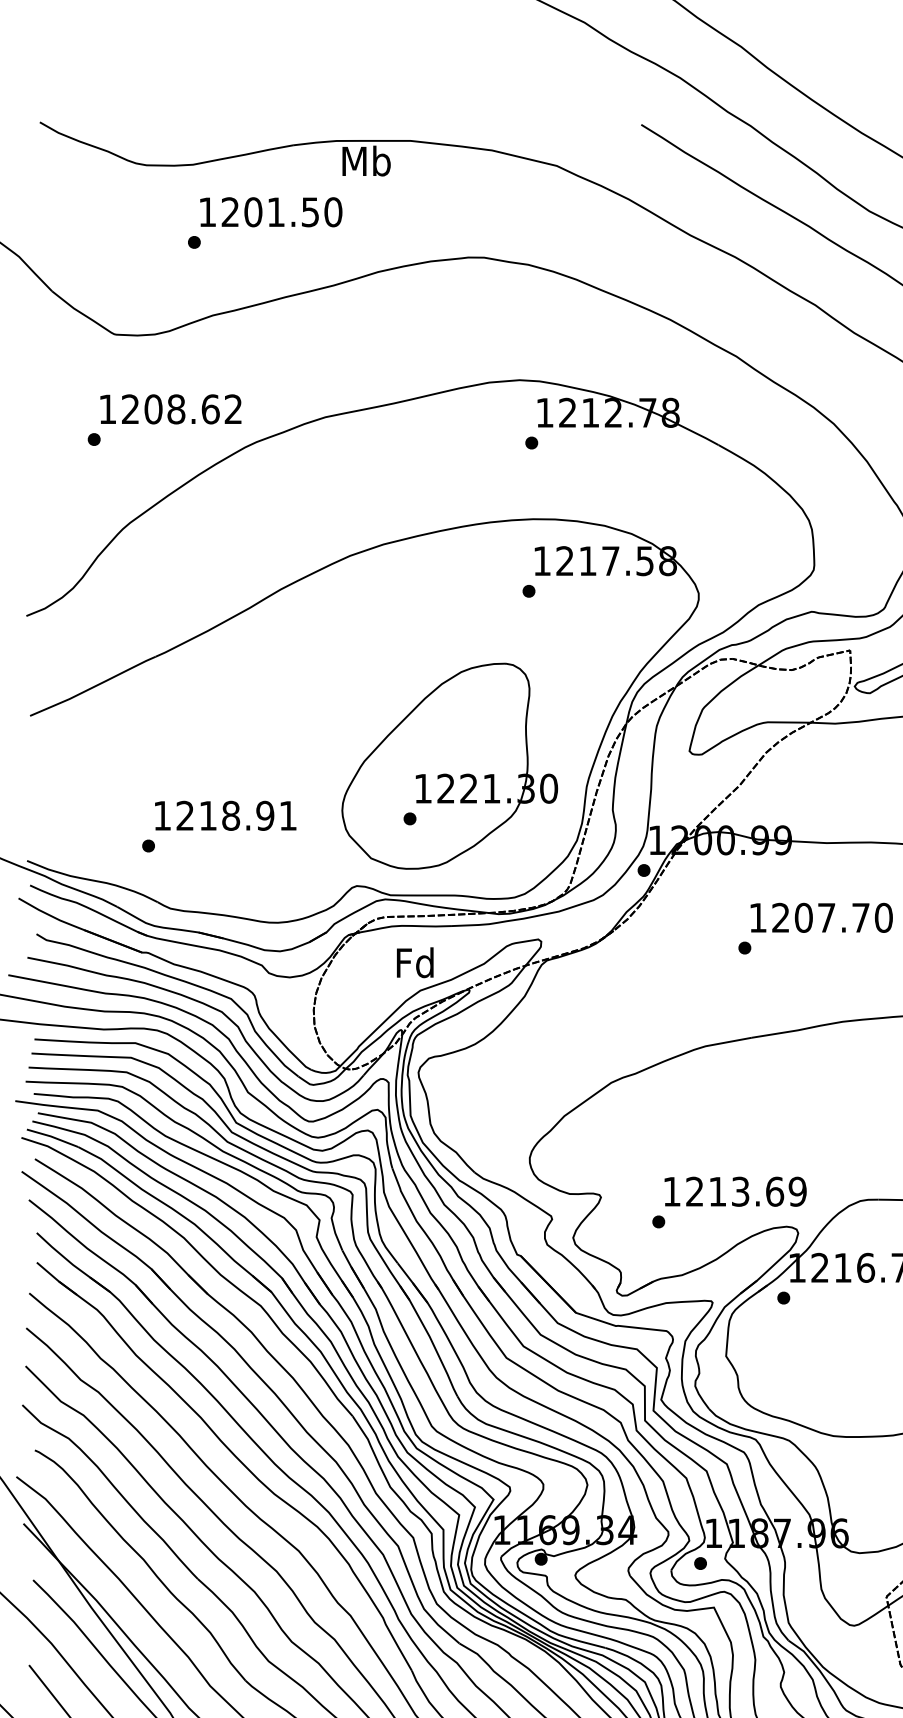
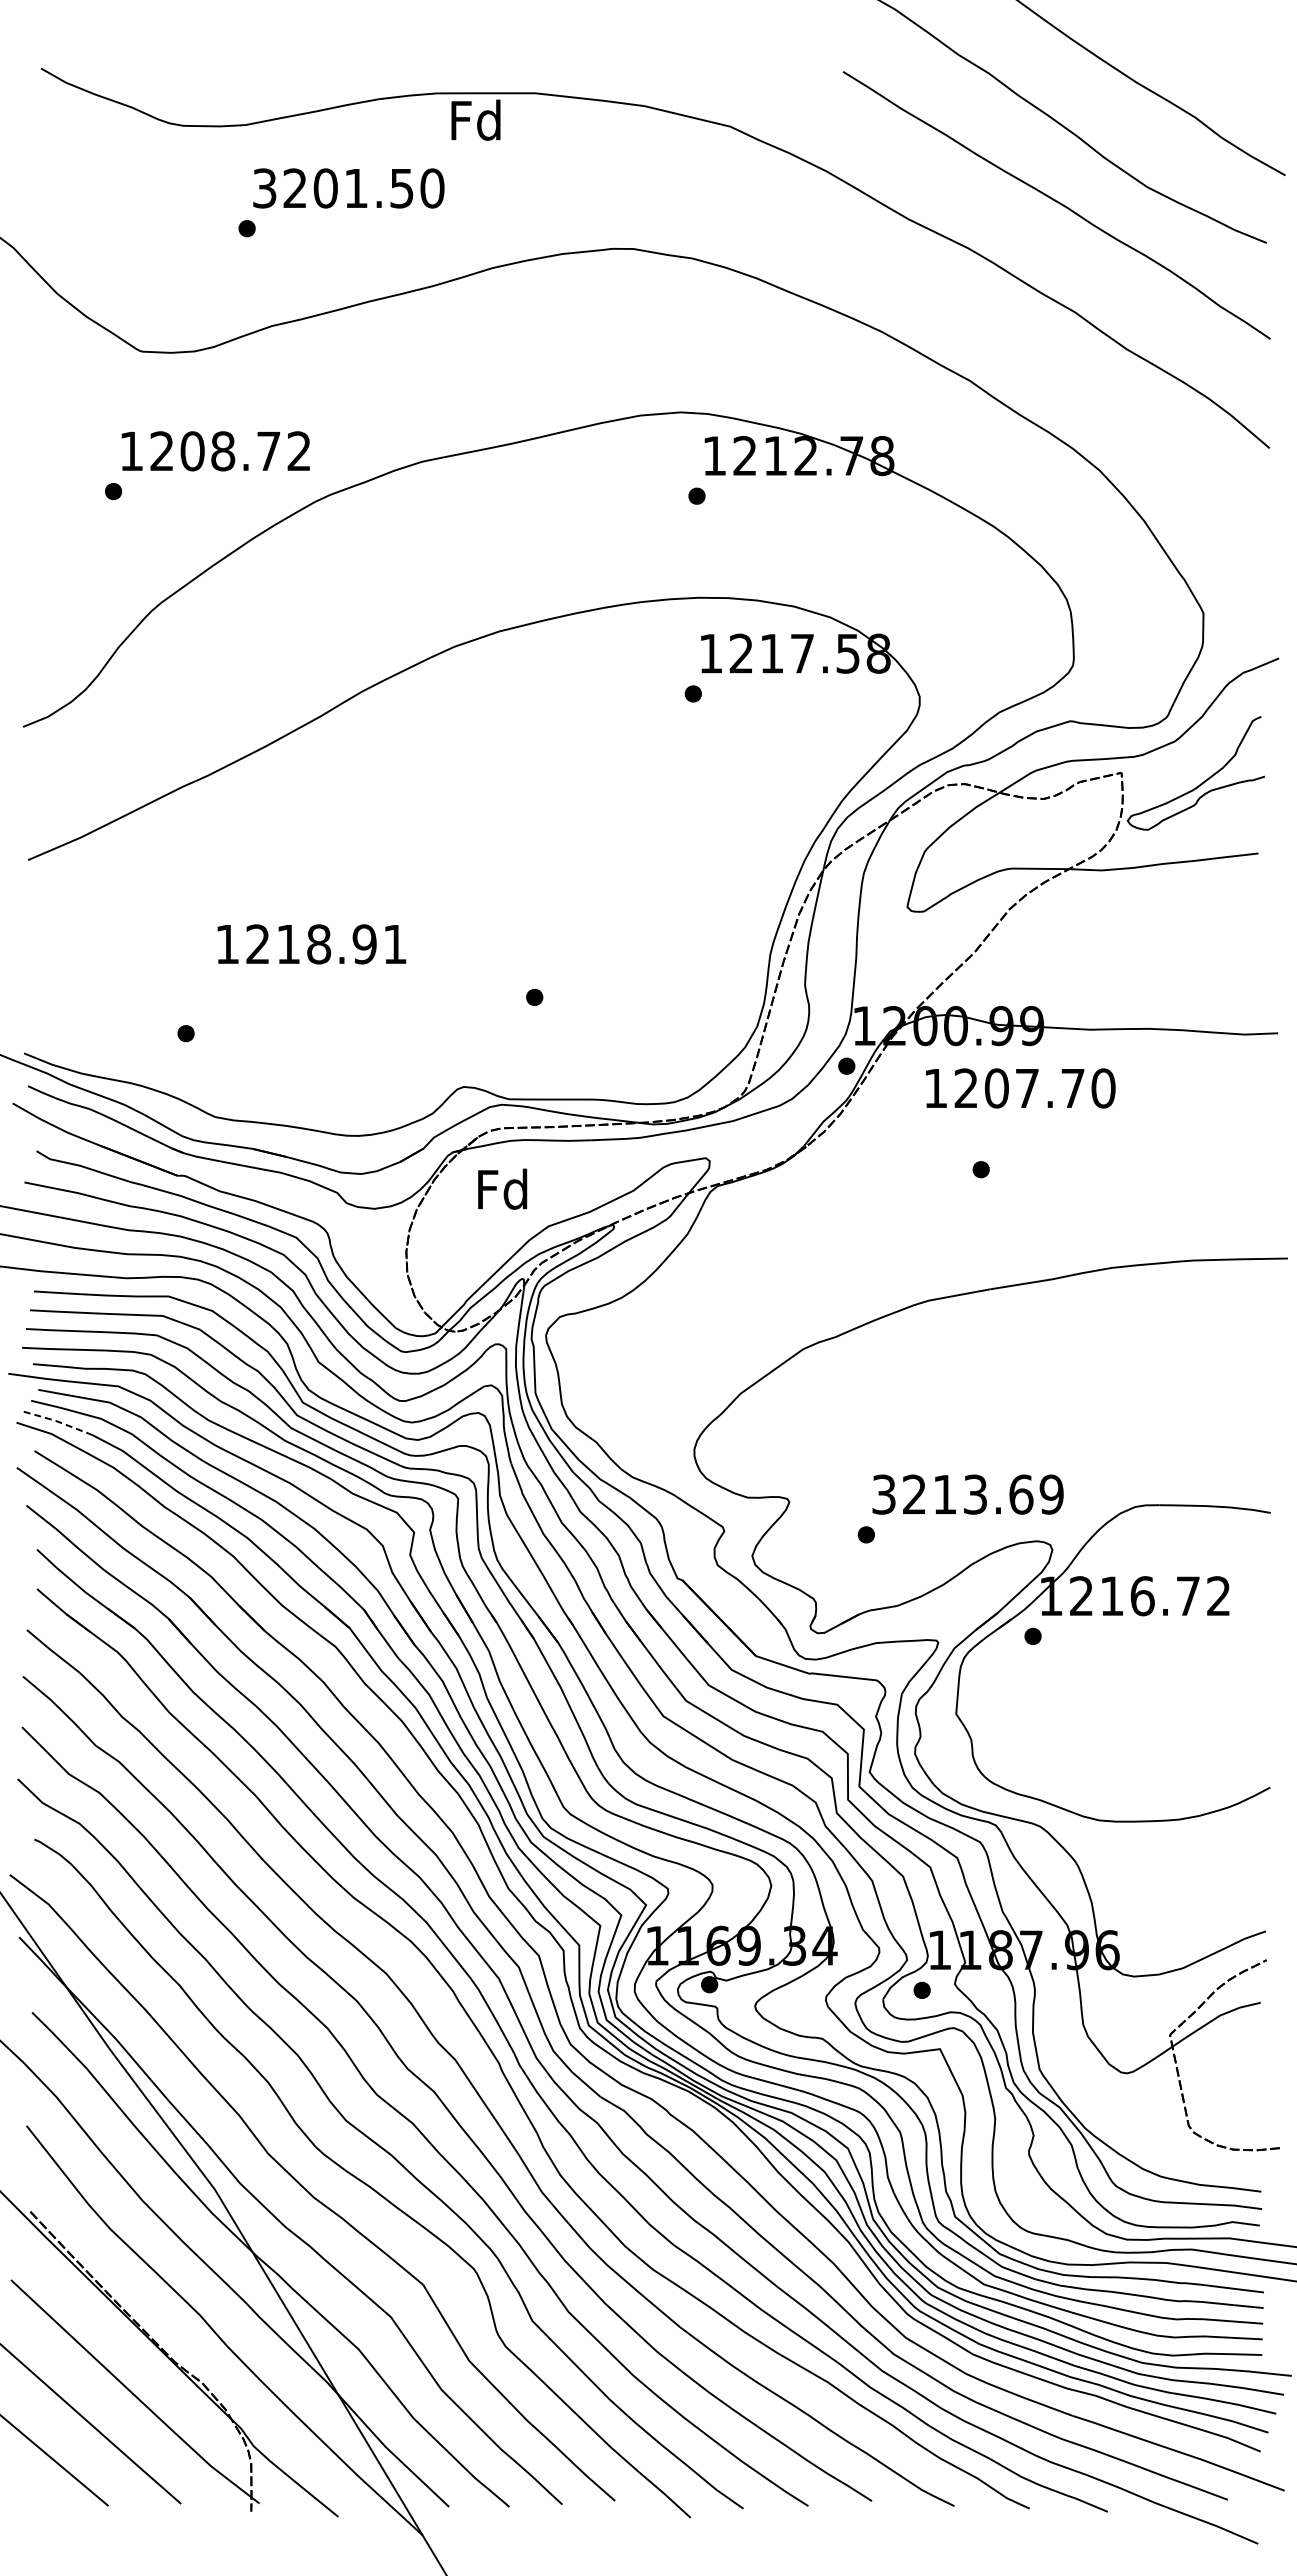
text: (366, 160) -> (476, 119), Mb -> Fd
text: (207, 212) -> (264, 188), 1201.50 -> 3201.50
text: (211, 409) -> (269, 451), 1208.62 -> 1208.72
part: (449, 765) -> (587, 926), removed
text: (225, 815) -> (311, 944), moved
text: (821, 917) -> (1020, 1088), moved
text: (415, 962) -> (502, 1188), moved
line: (52, 1136) -> (58, 1421), solid -> dashed
text: (671, 1191) -> (883, 1494), 1213.69 -> 3213.69

